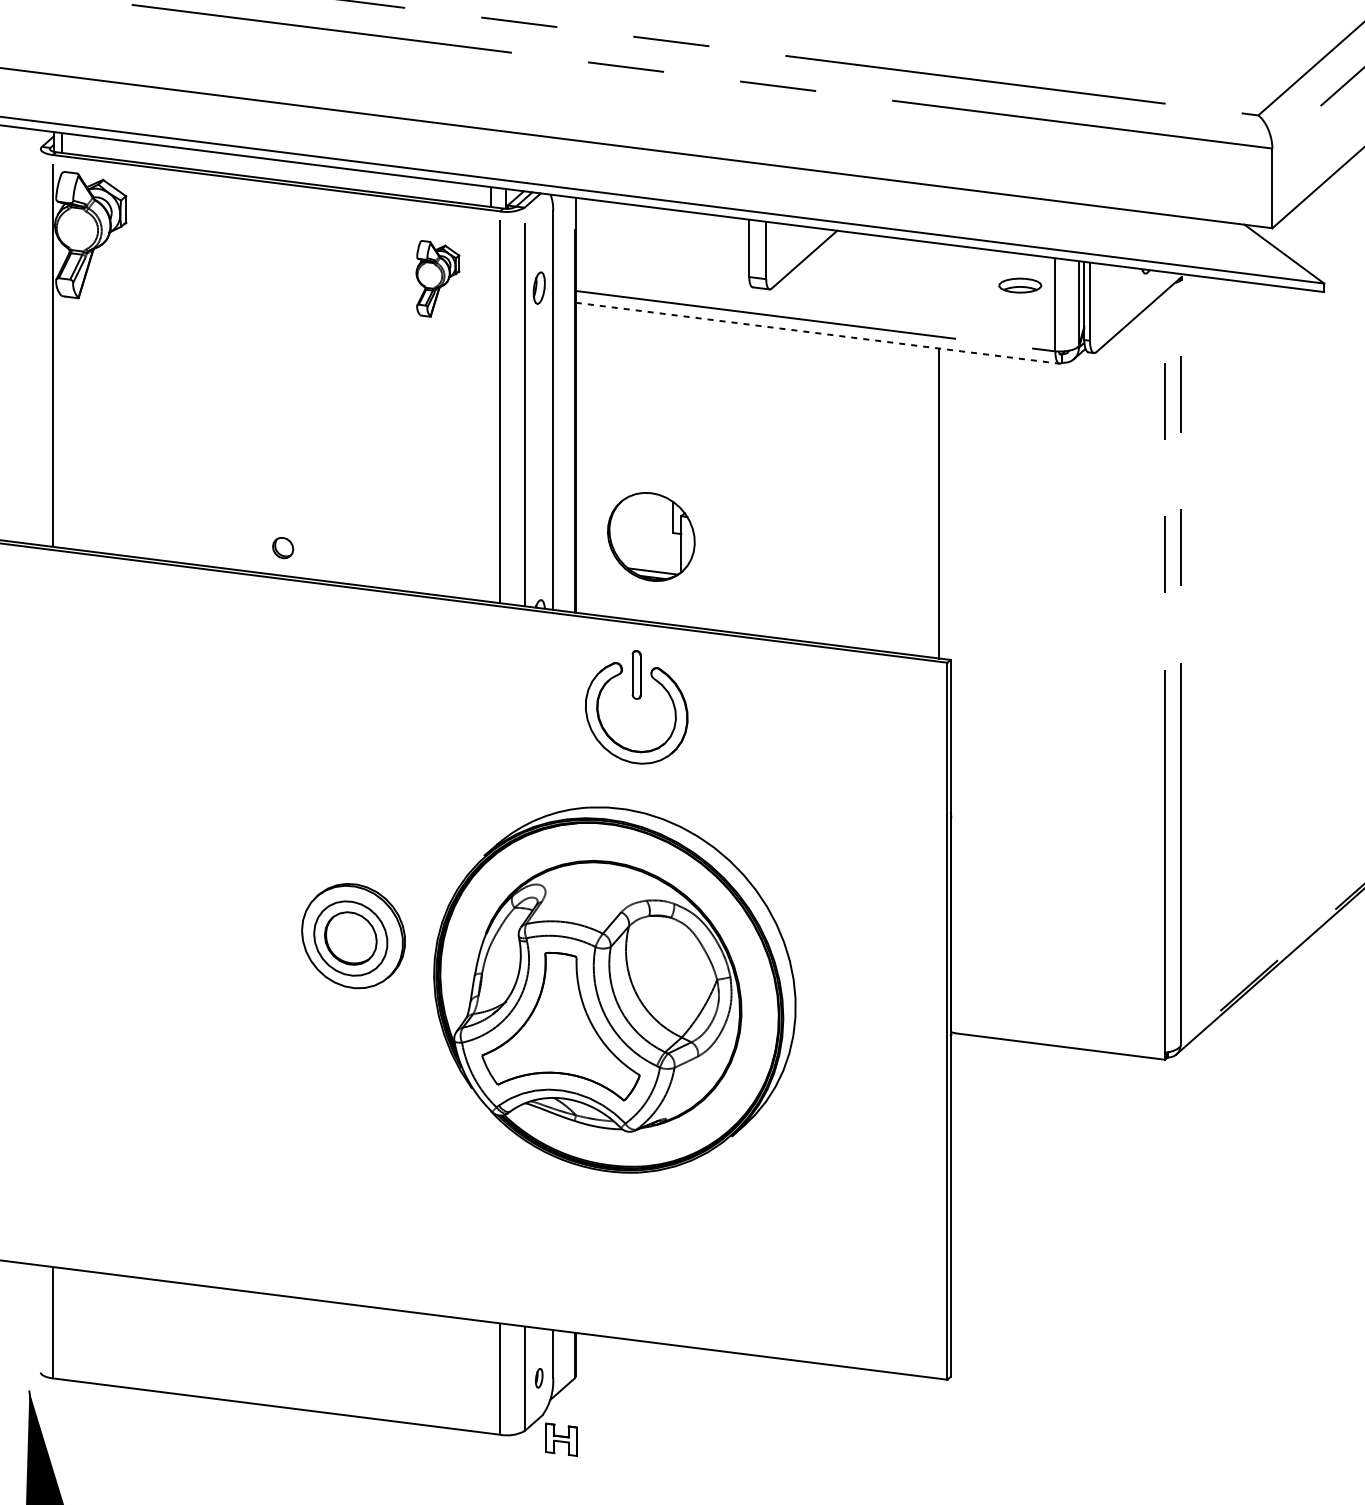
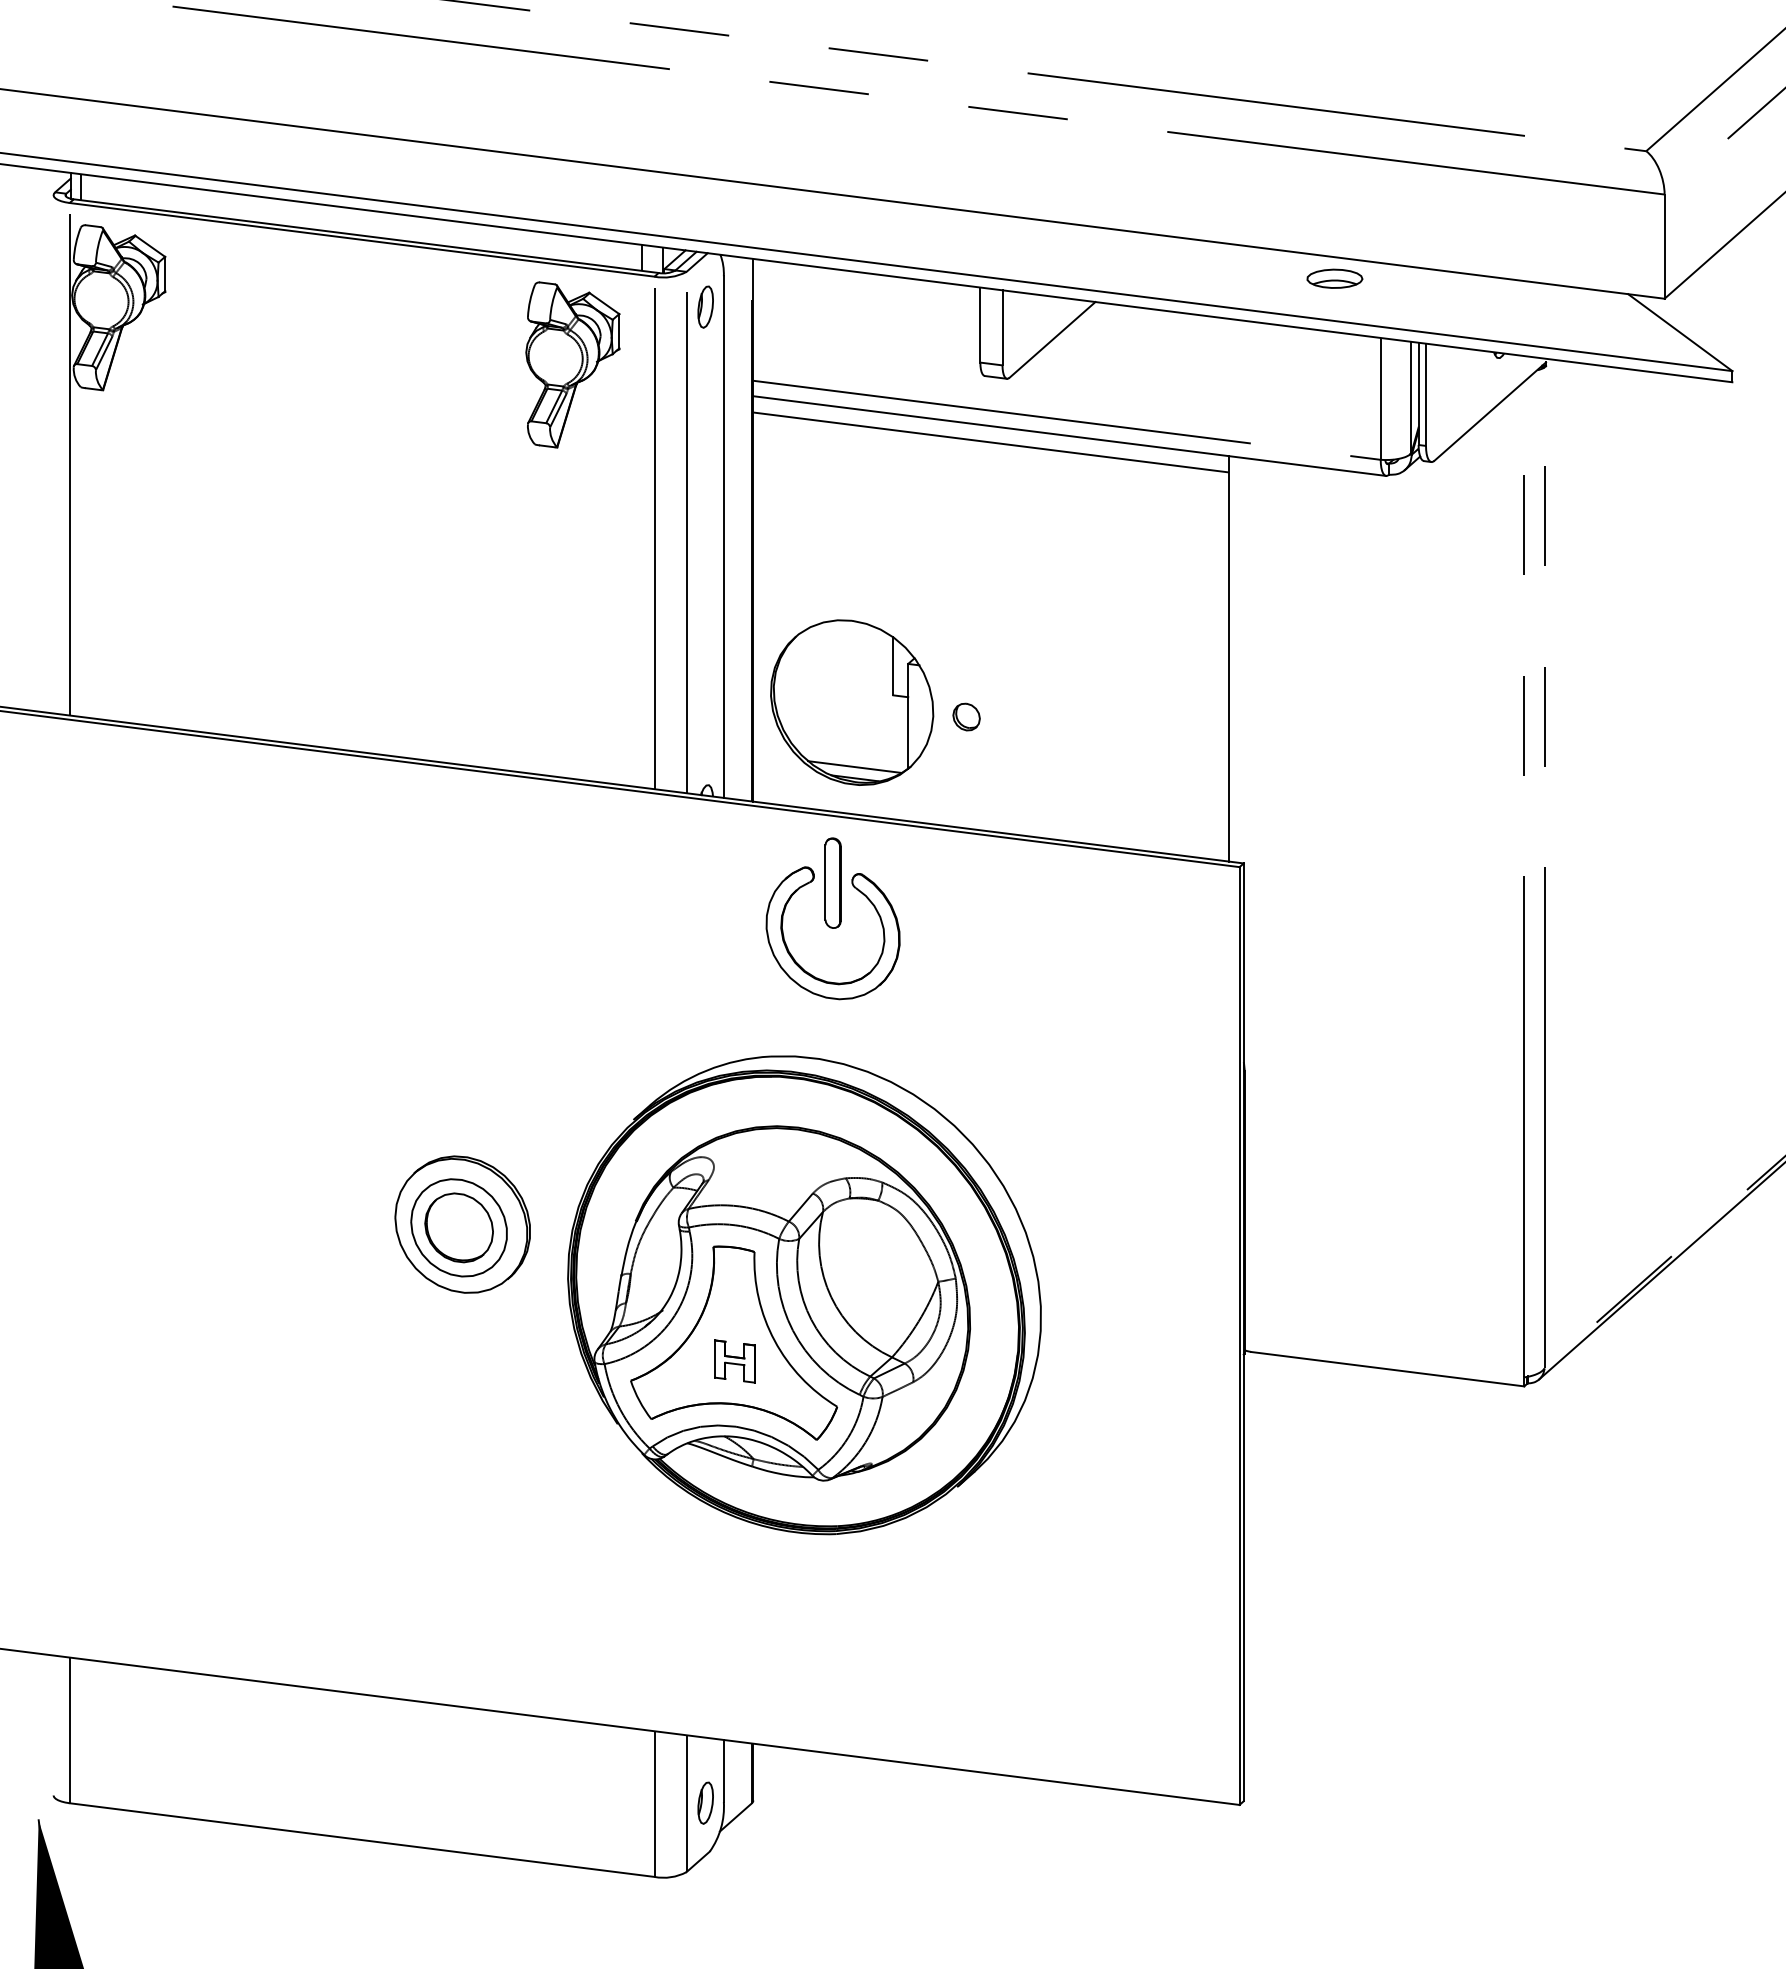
part: (437, 278) -> (572, 364), size x1.67
part: (1020, 285) -> (1334, 278), moved
part: (539, 287) -> (705, 306), moved
line: (817, 333) -> (1069, 436), dashed -> solid
line: (757, 338) -> (990, 442), added
part: (651, 536) -> (852, 702), size x1.43
part: (283, 547) -> (966, 716), moved
part: (636, 674) -> (832, 882), size x1.43
part: (539, 1377) -> (705, 1802), size x1.67
part: (561, 1439) -> (734, 1361), moved

